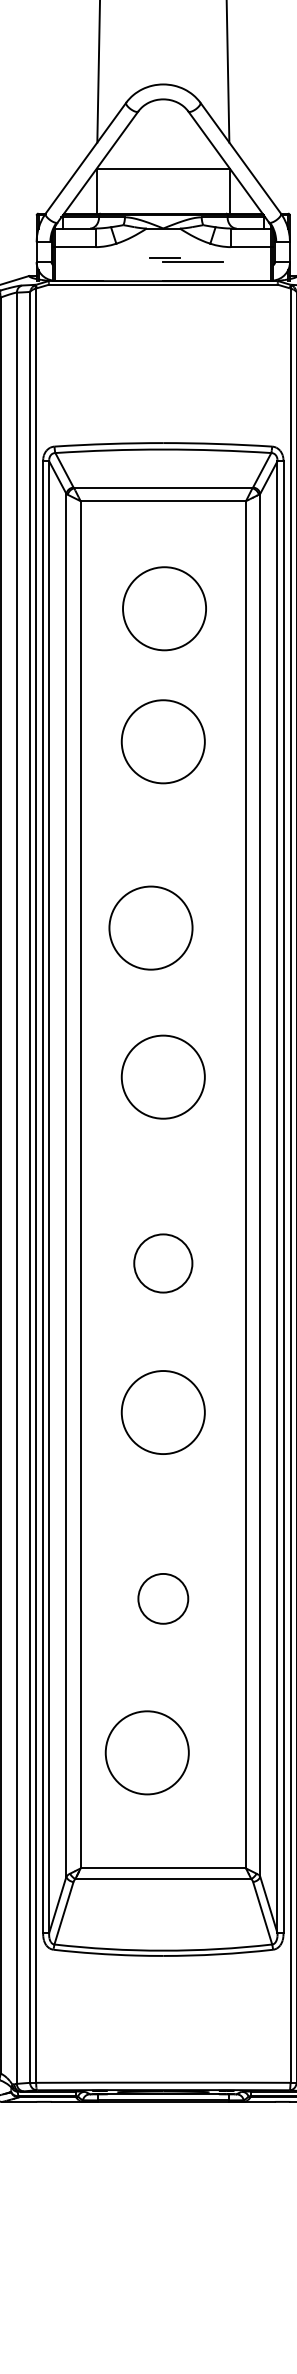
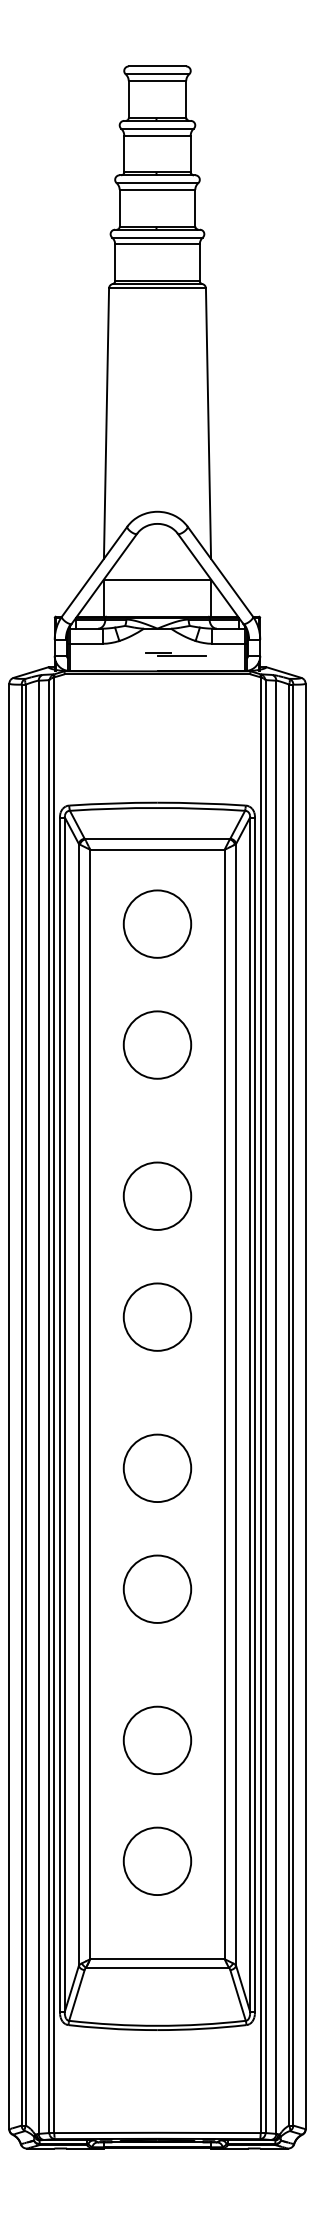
circle: (164, 607) -> (157, 923), moved
circle: (151, 927) -> (157, 1195), moved
circle: (163, 1263) -> (157, 1468), size x1.43
circle: (163, 1598) -> (157, 1740), size x1.67
circle: (147, 1751) -> (157, 1860), moved

